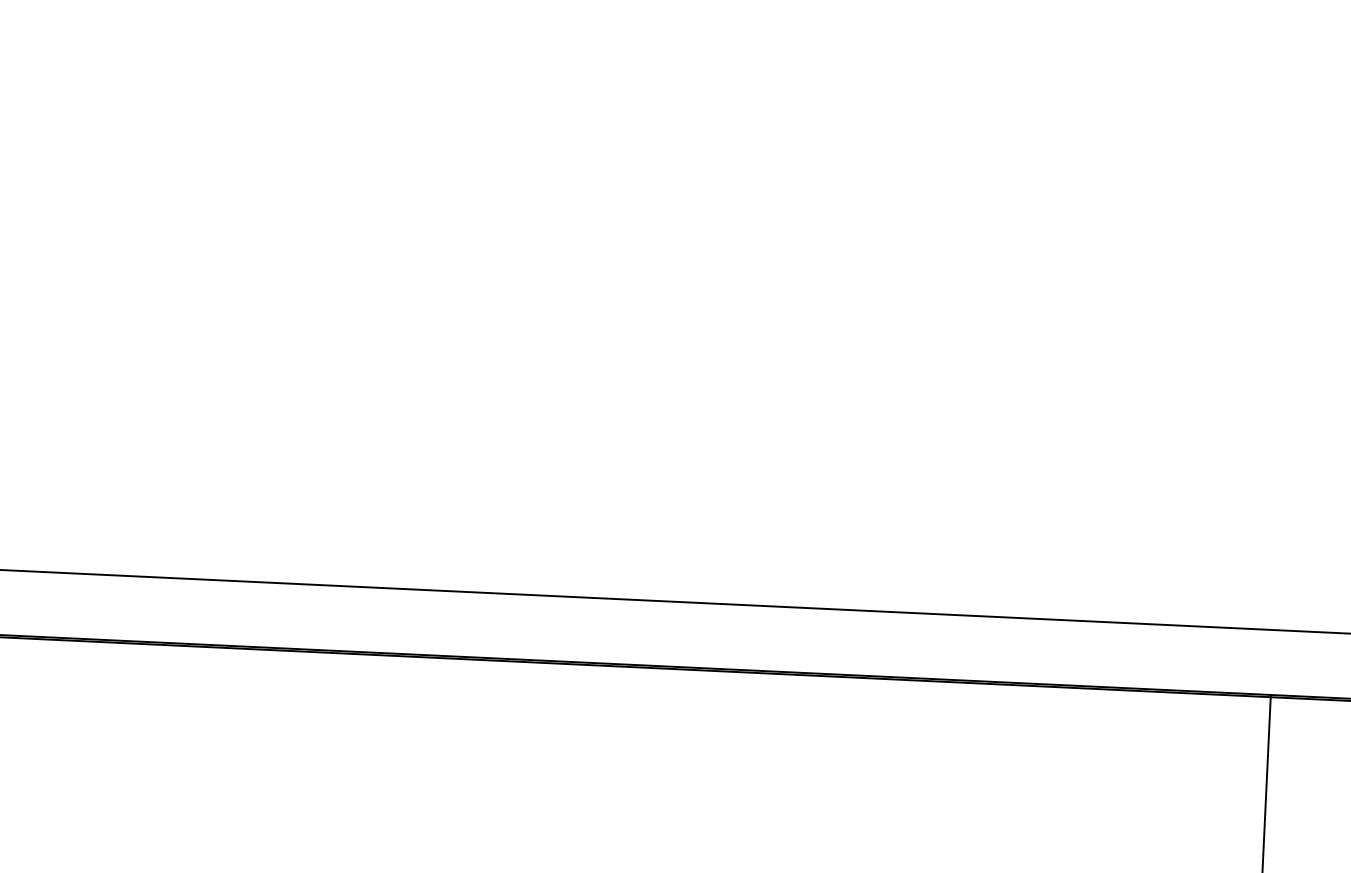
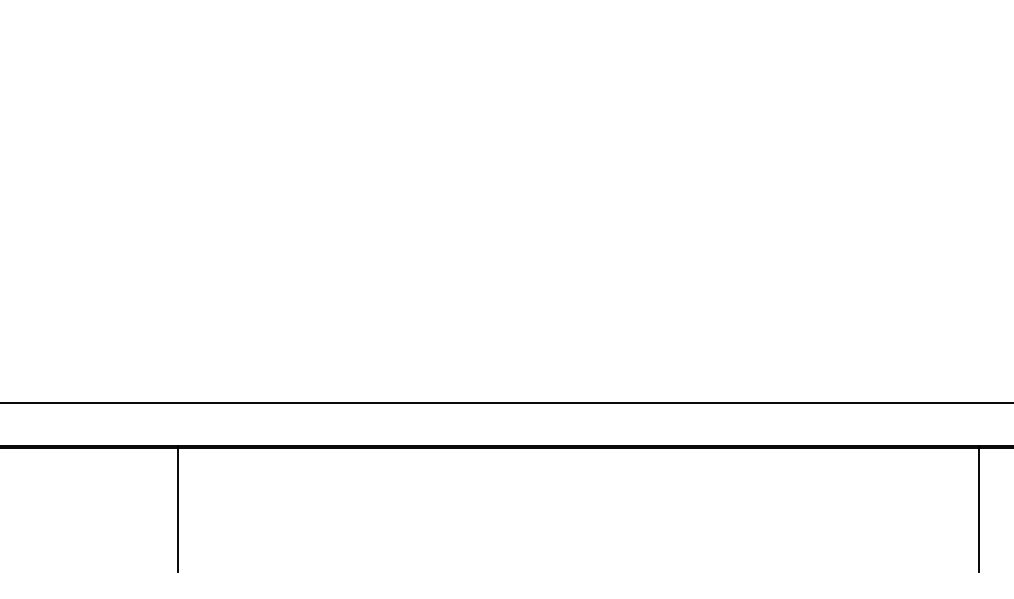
line: (57, 733) -> (177, 509), added

